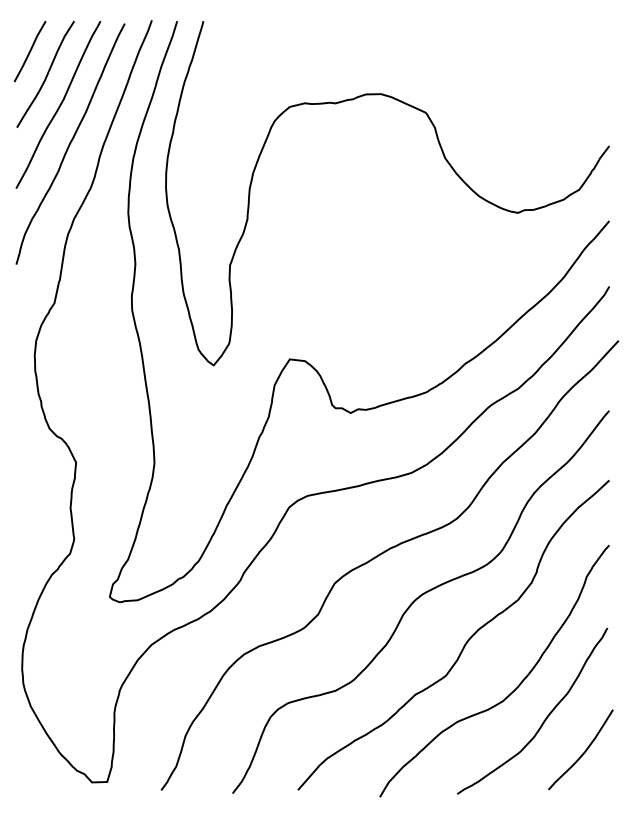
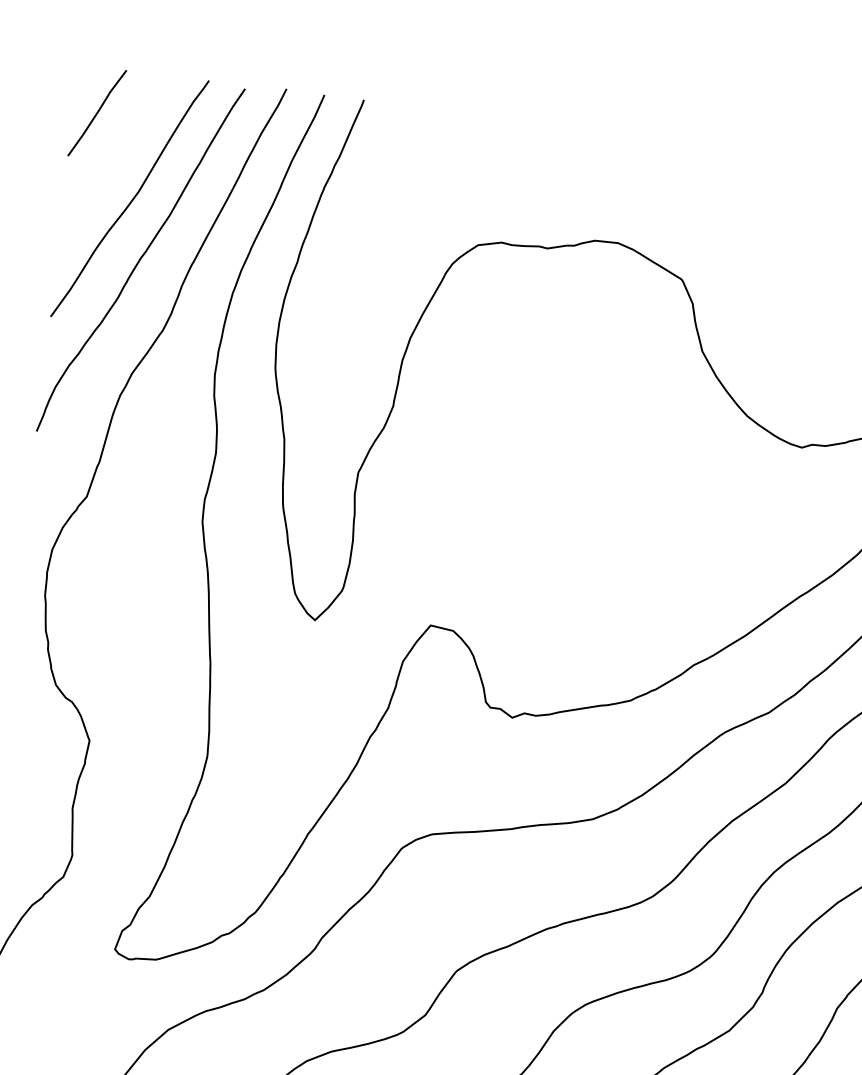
curve: (46, 74) -> (117, 150), removed

